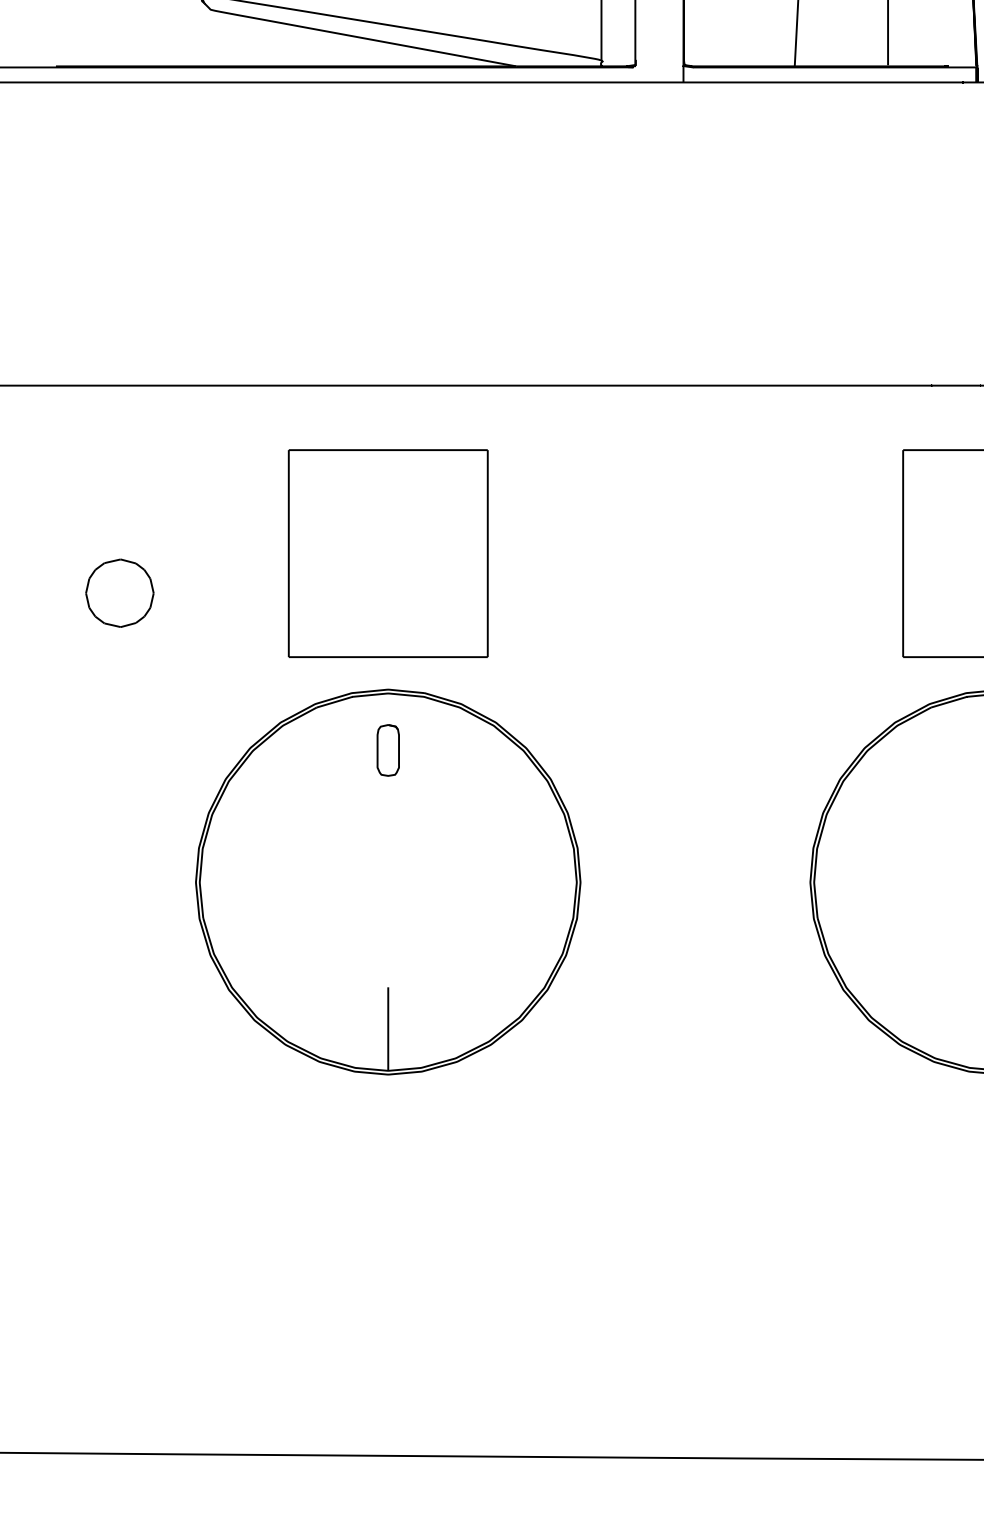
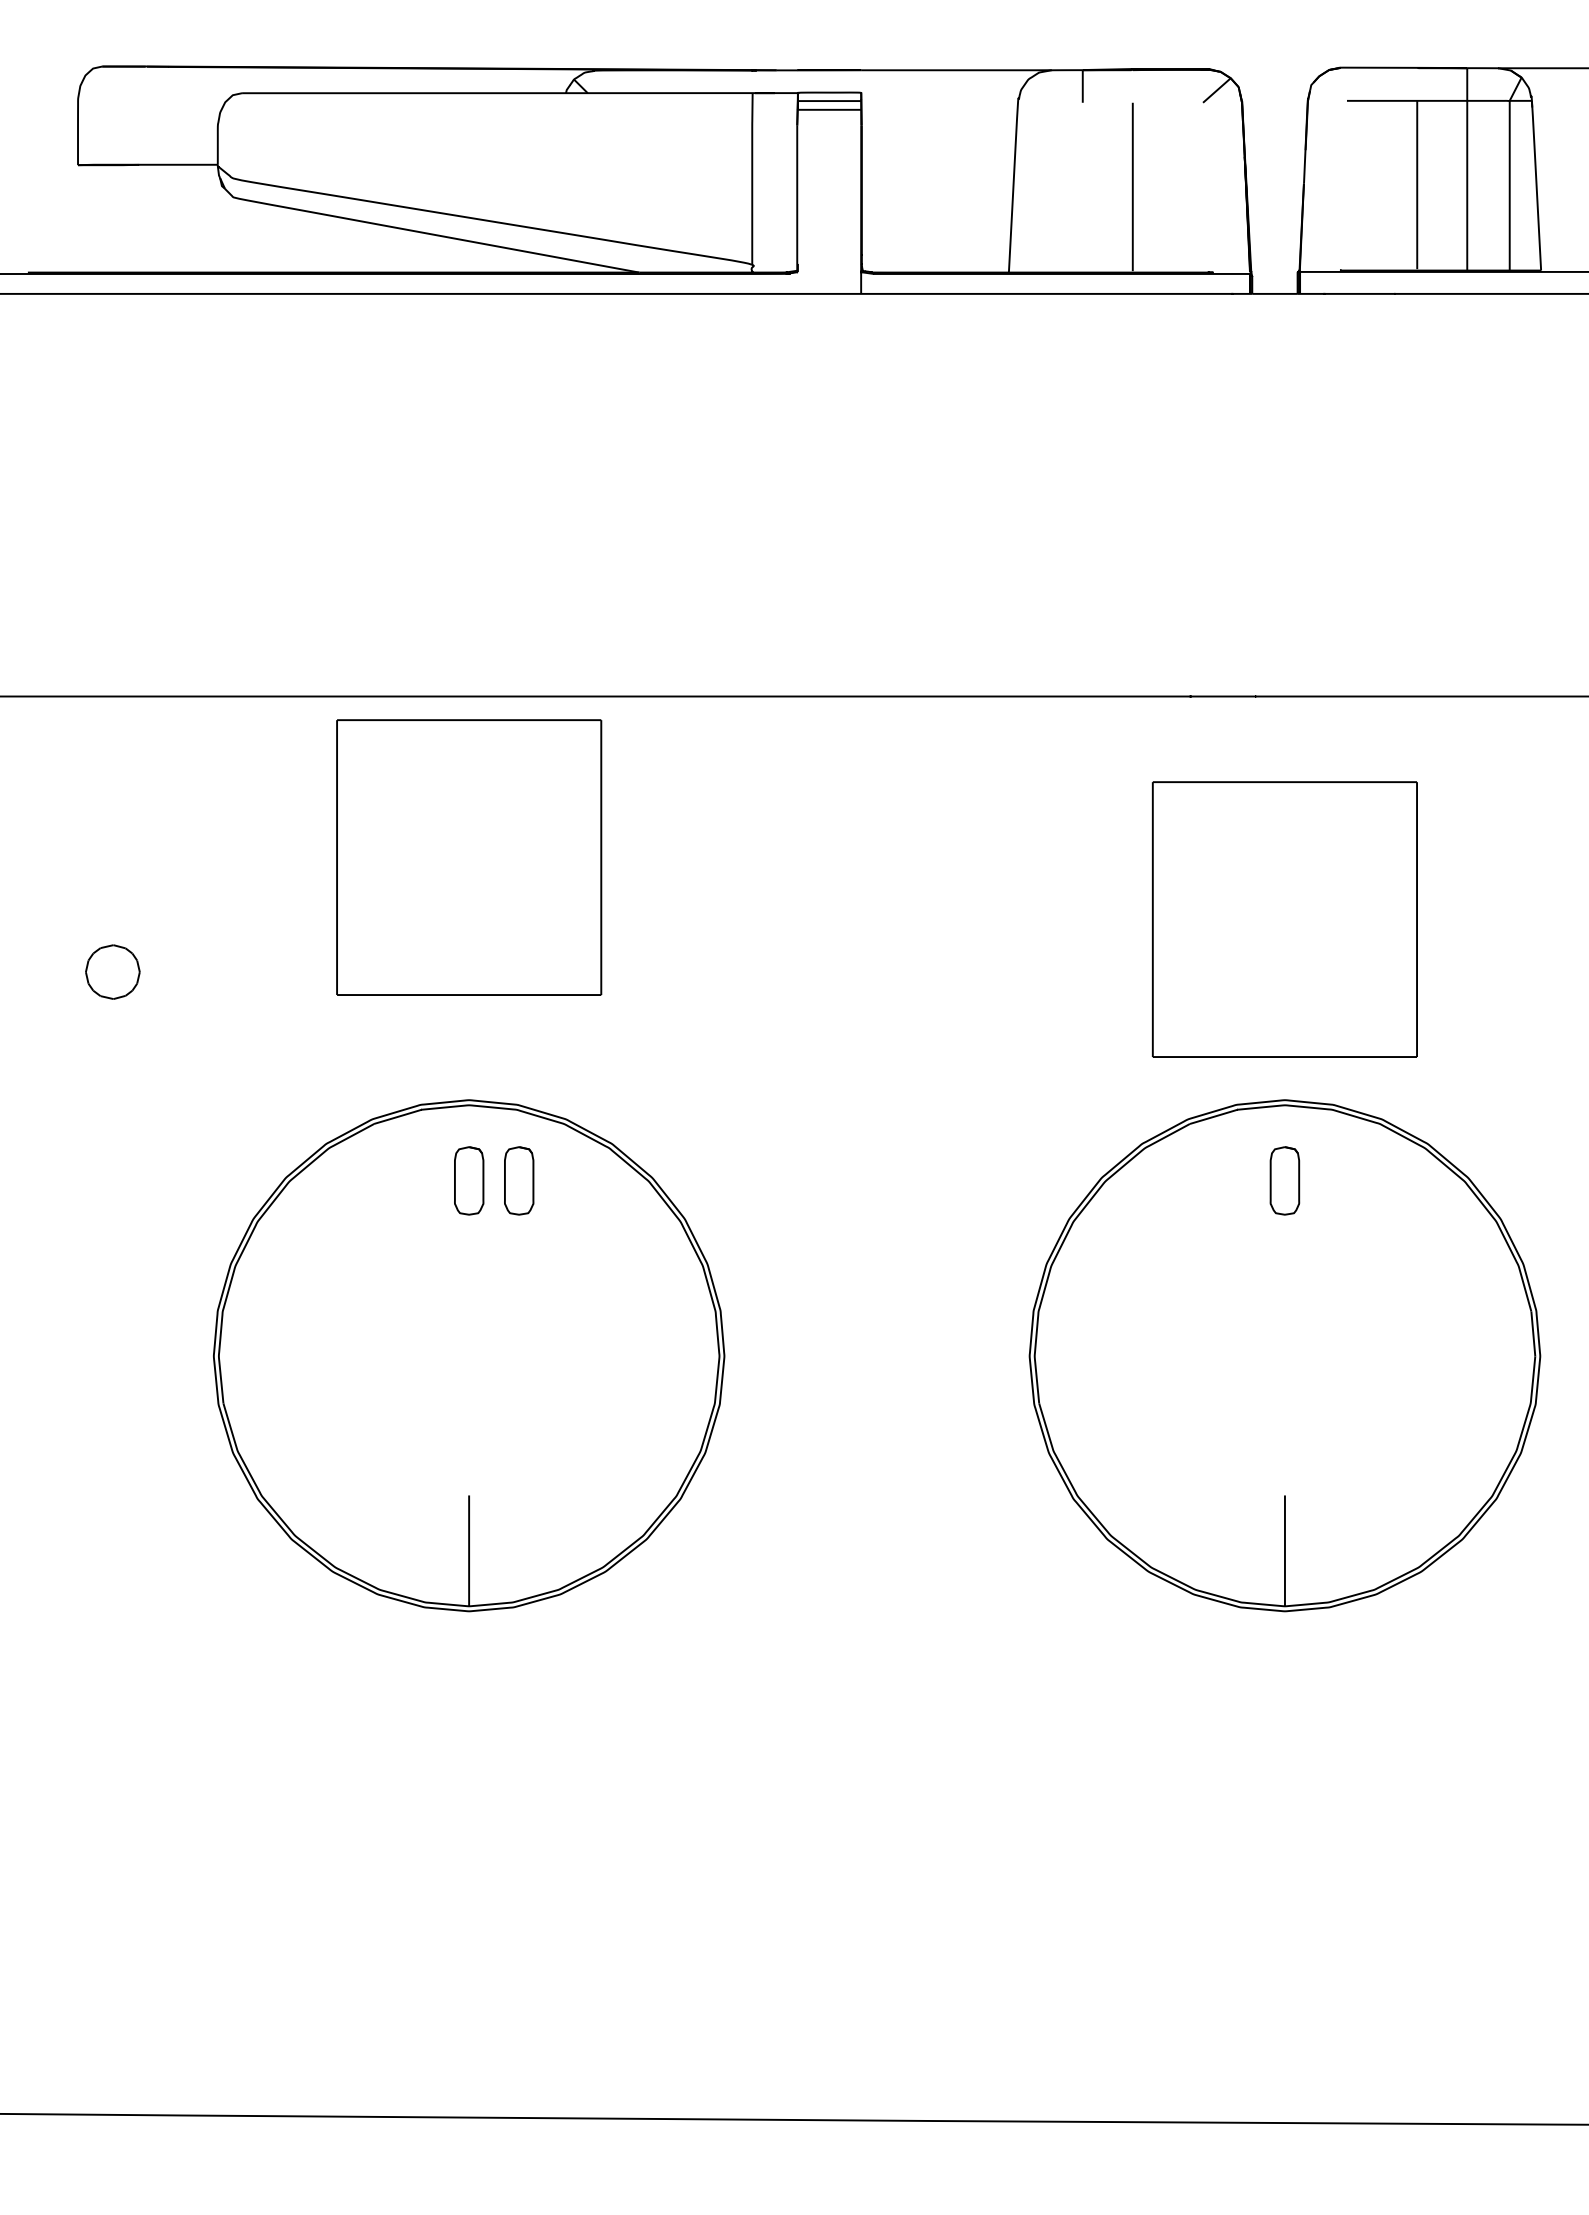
part: (388, 553) -> (469, 857), moved
part: (119, 592) -> (112, 971), size x0.6
part: (426, 750) -> (519, 1180), added

